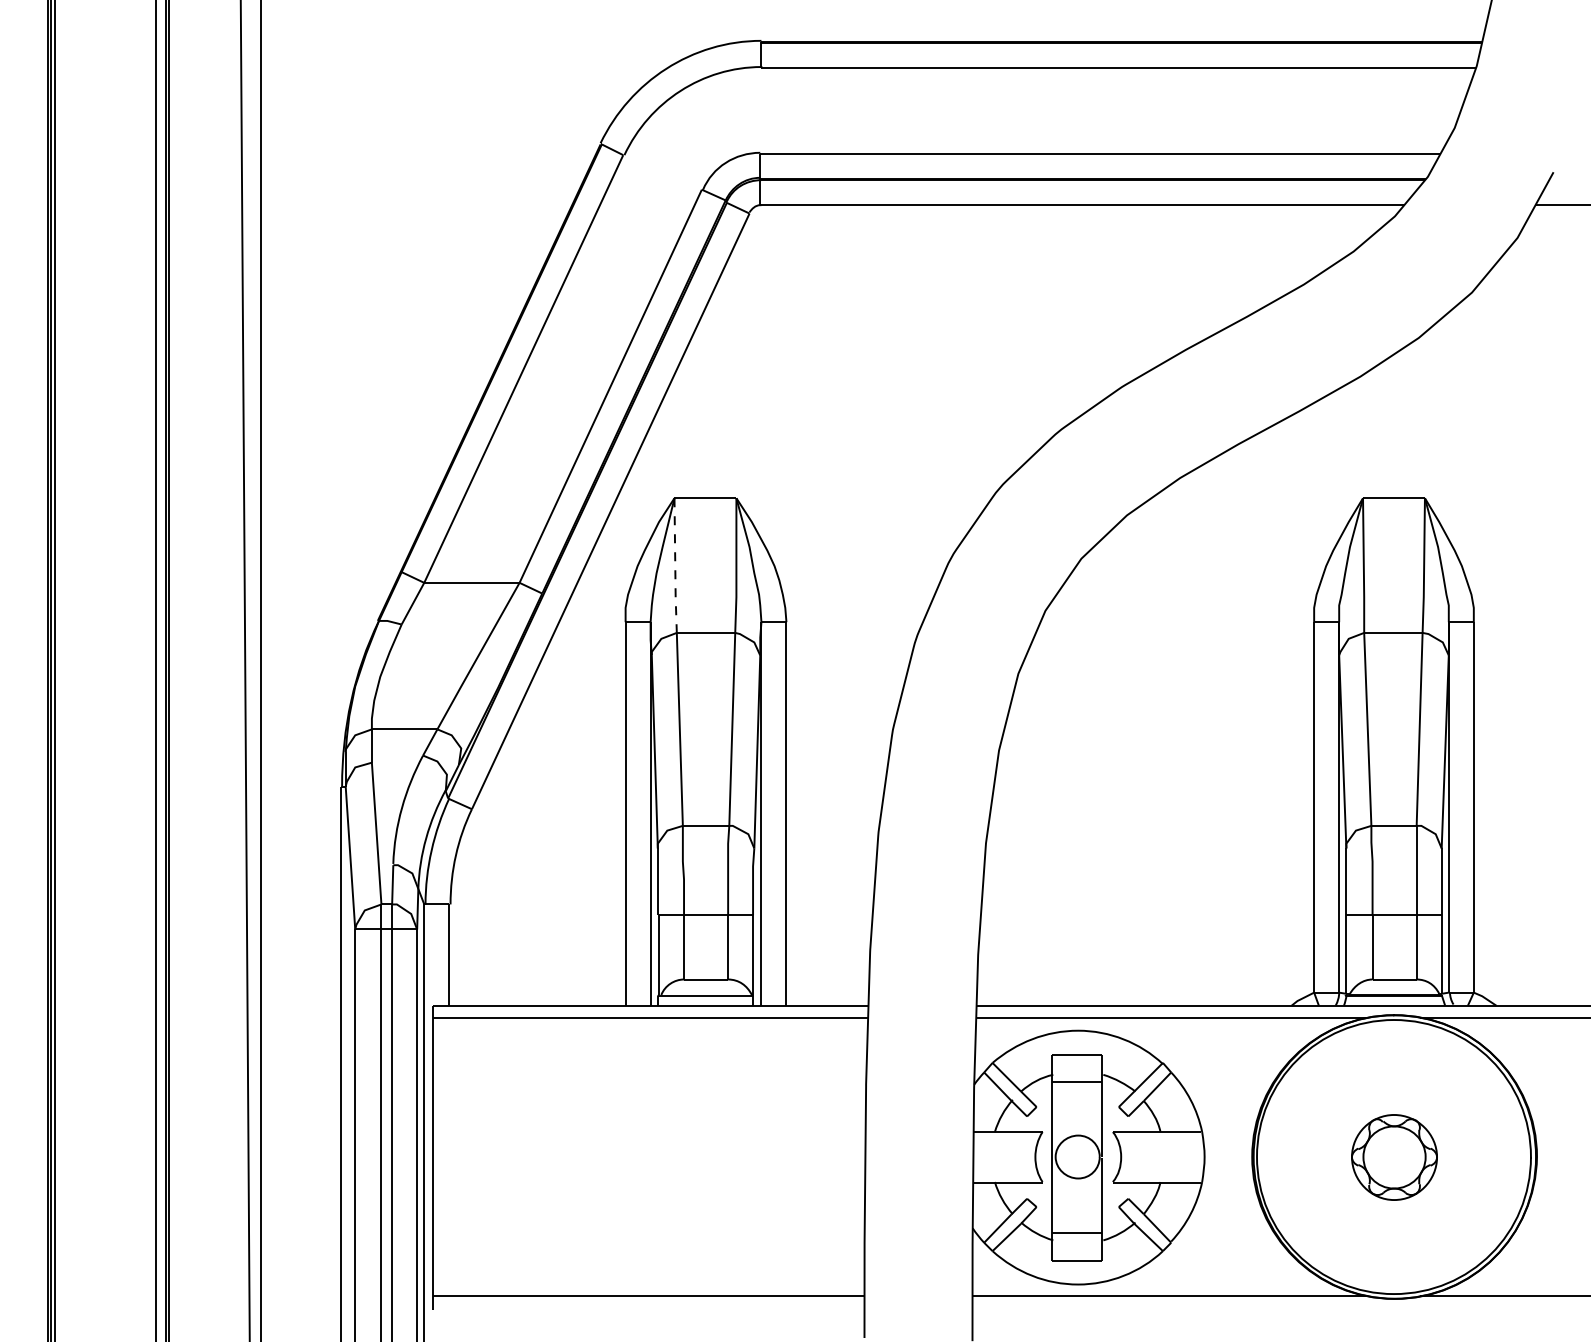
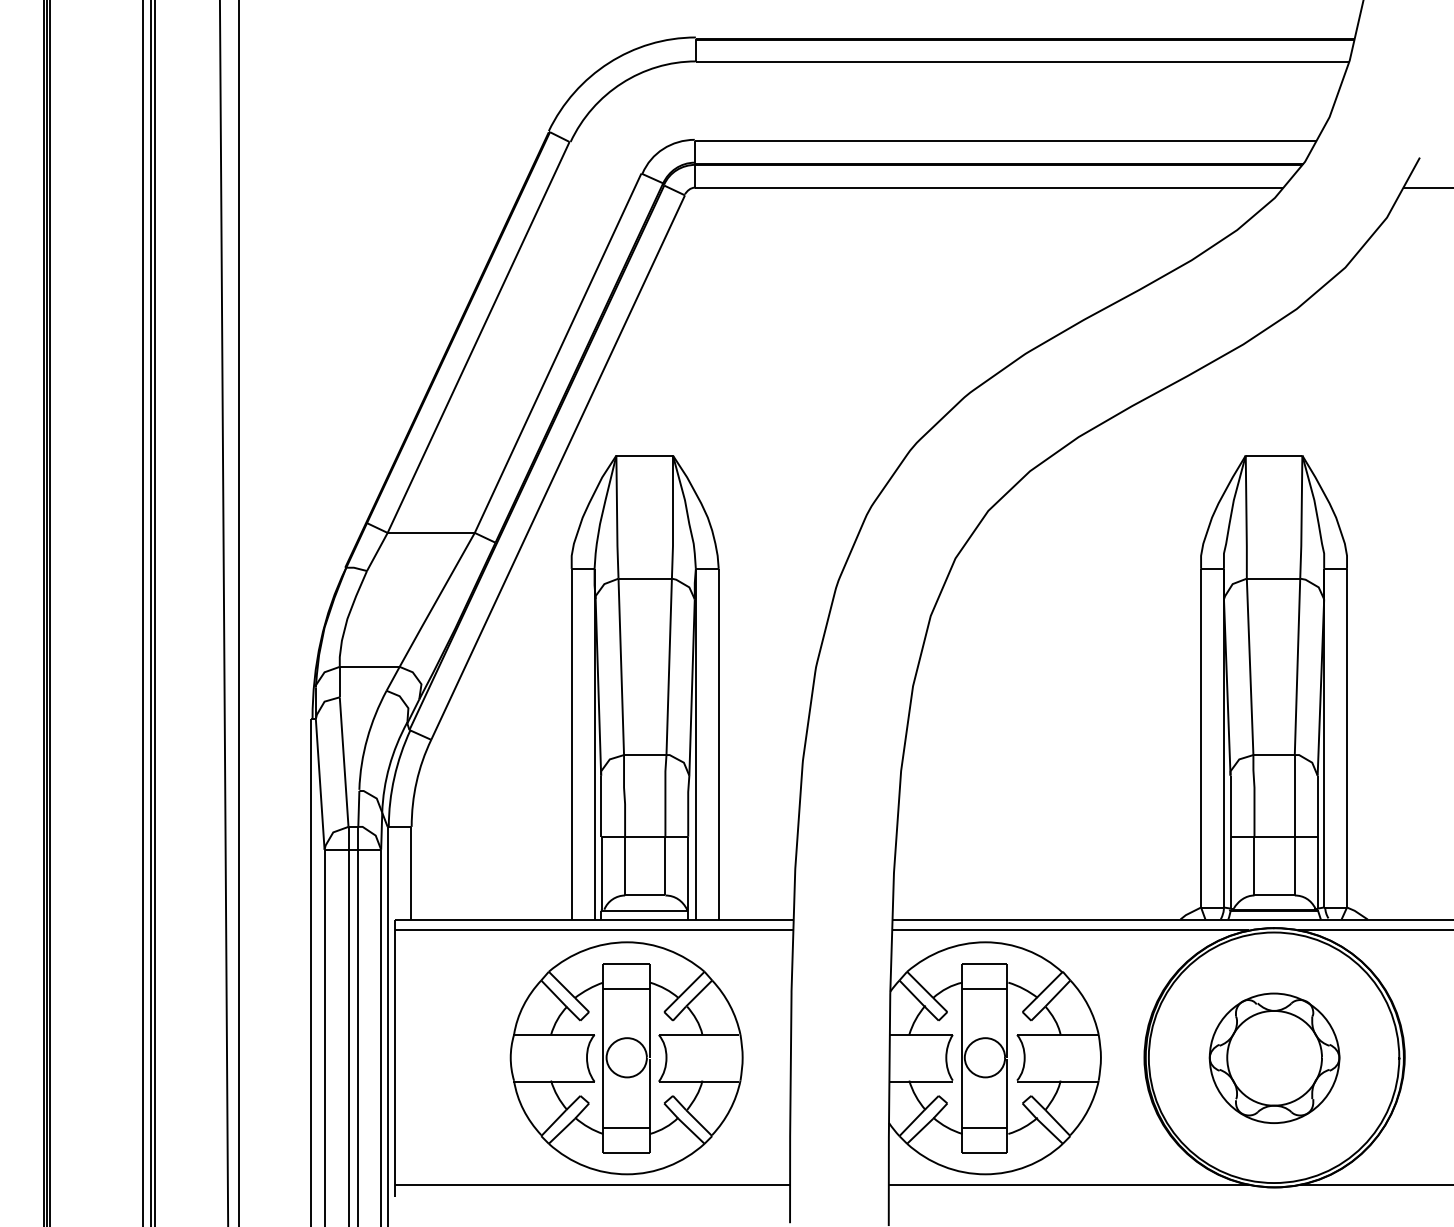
line: (675, 567) -> (617, 518), dashed -> solid
part: (1394, 1156) -> (1274, 1057), size x1.67
part: (685, 1157) -> (626, 1058), added

